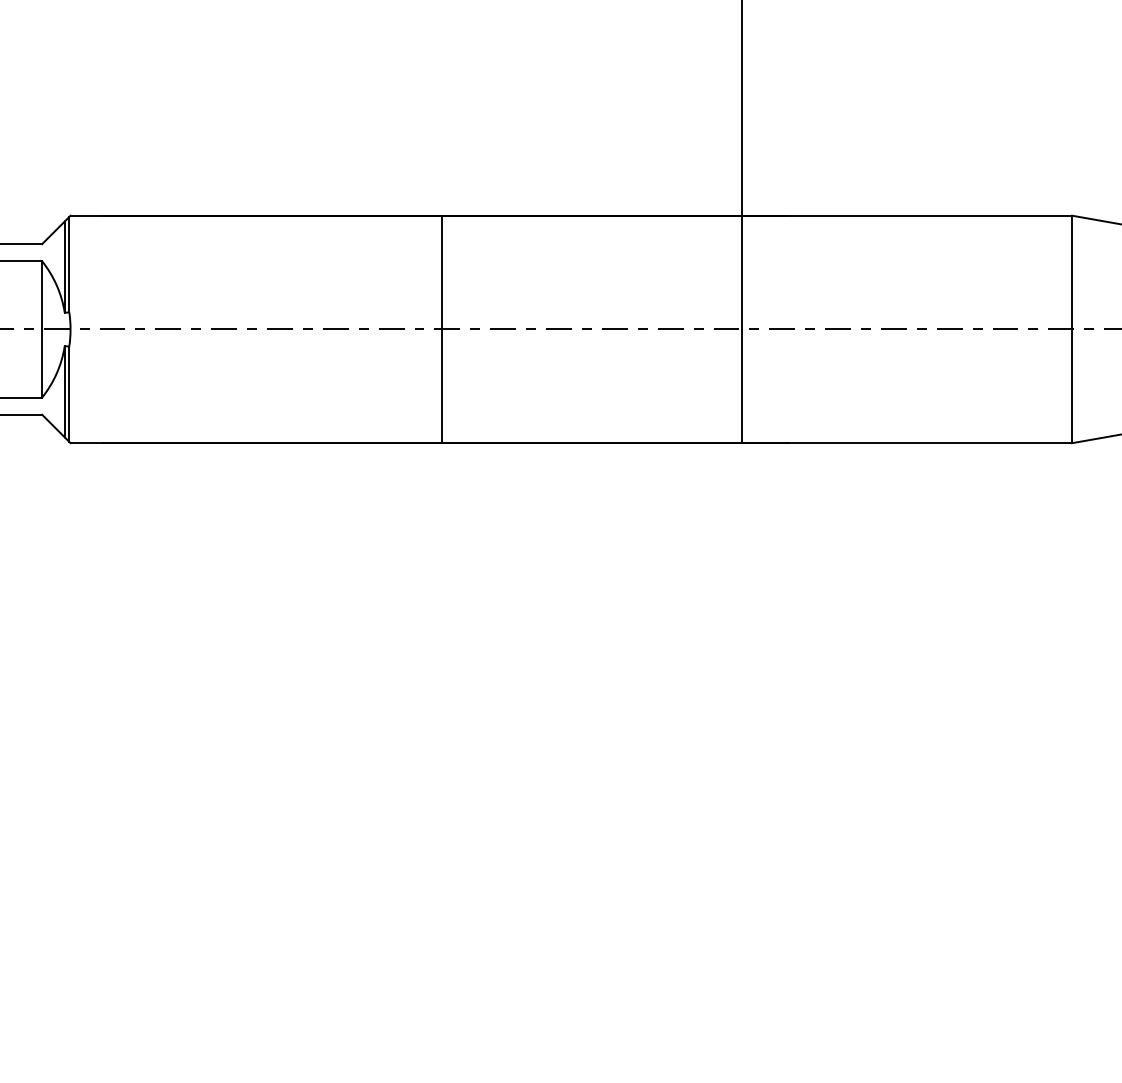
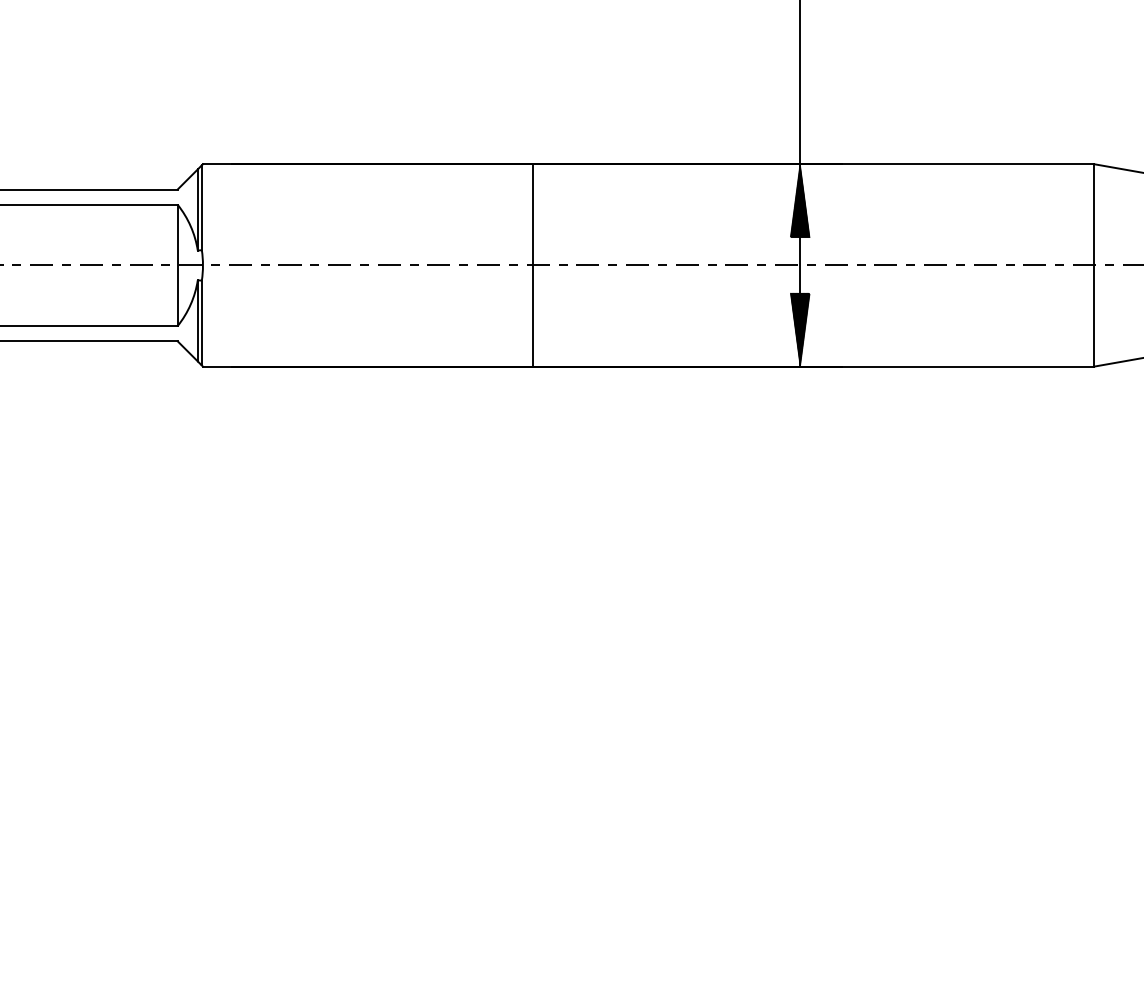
hatch: (740, 256) -> (799, 200), added
hatch: (740, 401) -> (799, 329), added

